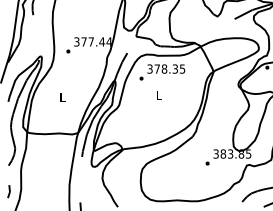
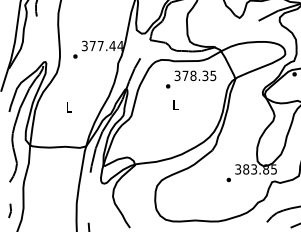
text: (162, 72) -> (191, 79), moved

